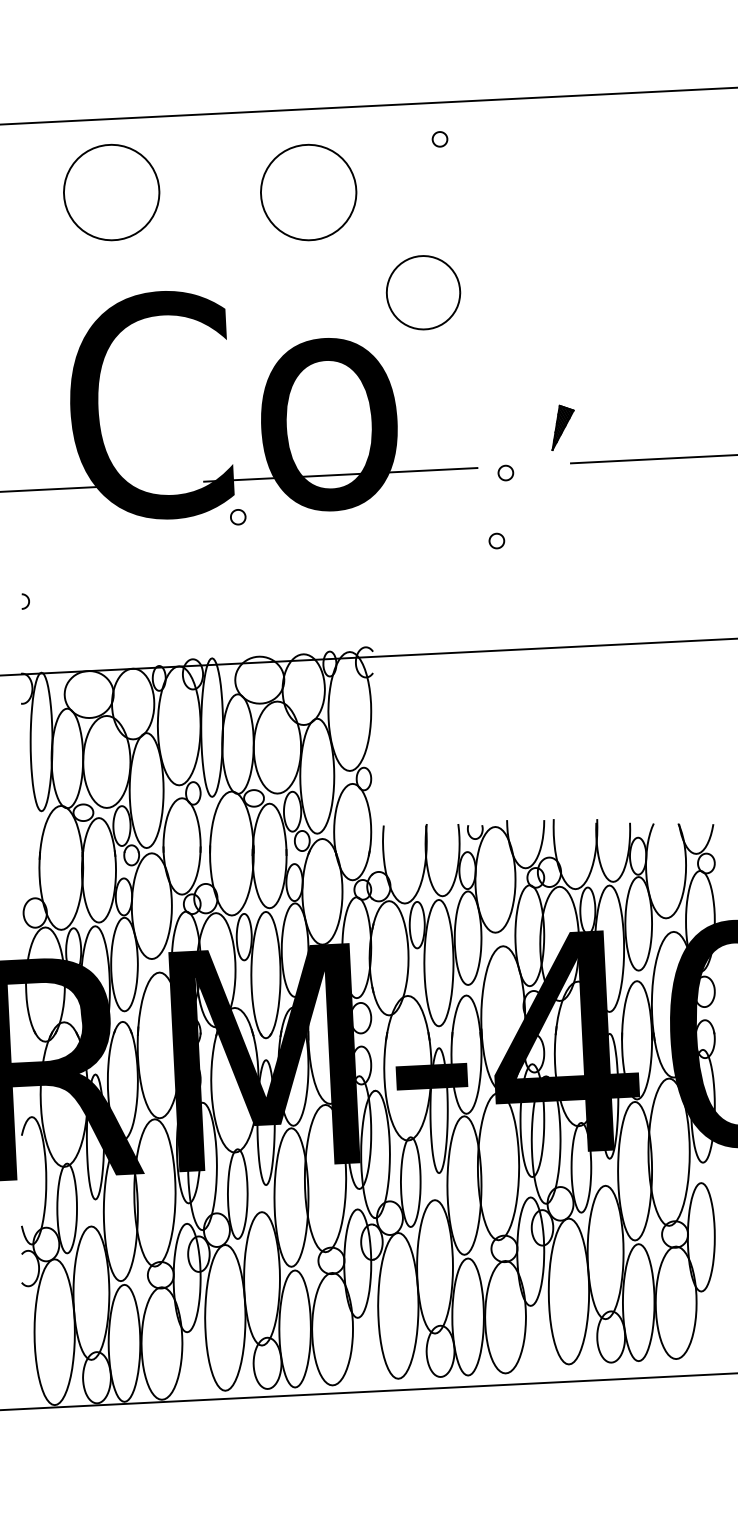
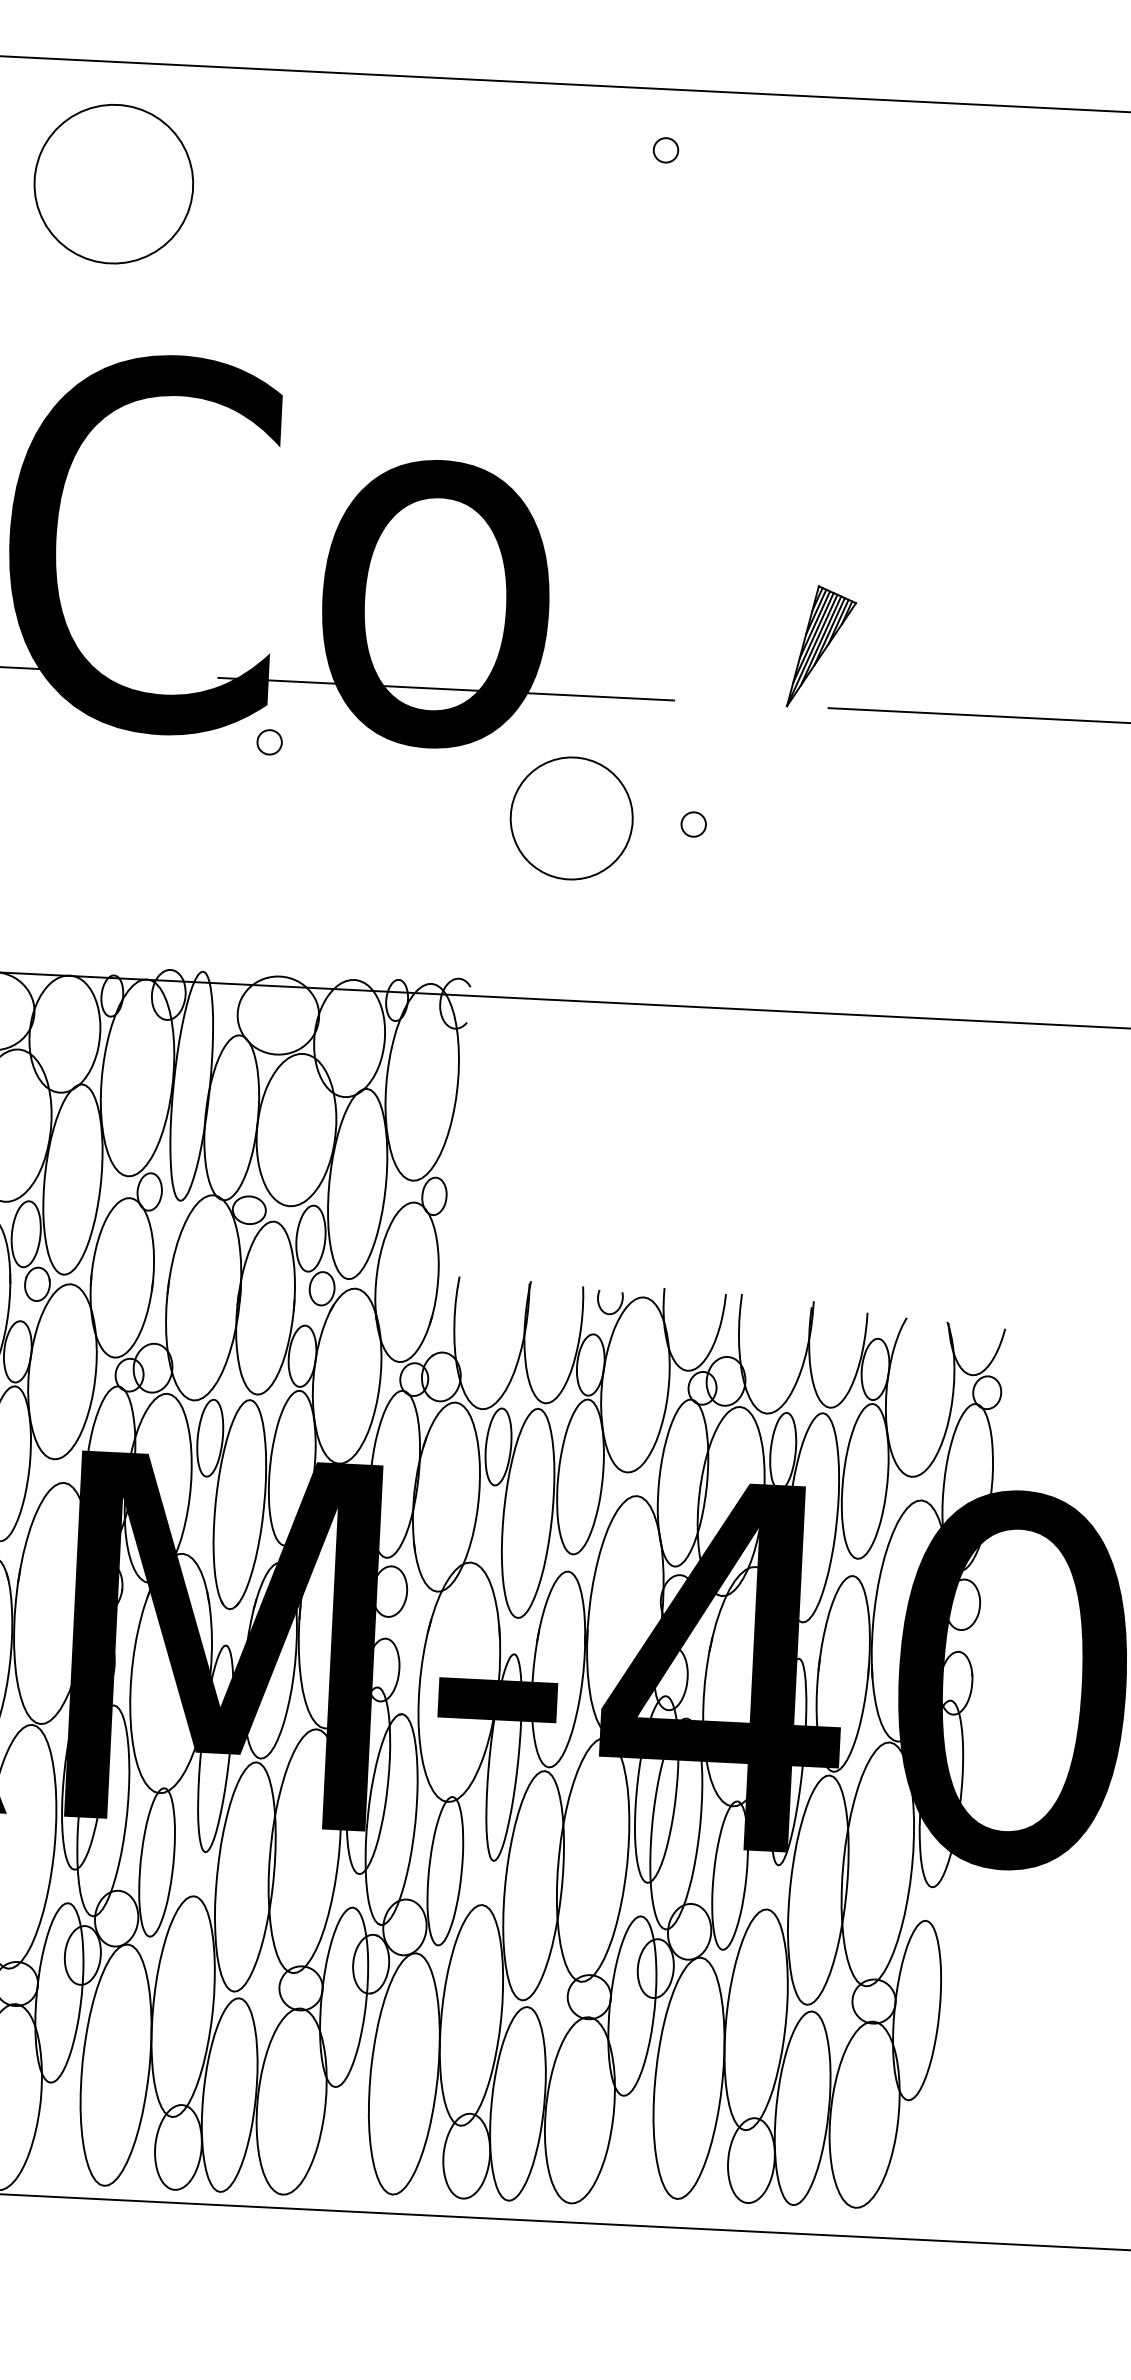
part: (308, 192) -> (439, 216), removed
part: (423, 292) -> (571, 818), moved
part: (562, 427) -> (821, 647), size x1.67
part: (505, 472) -> (719, 712), removed

